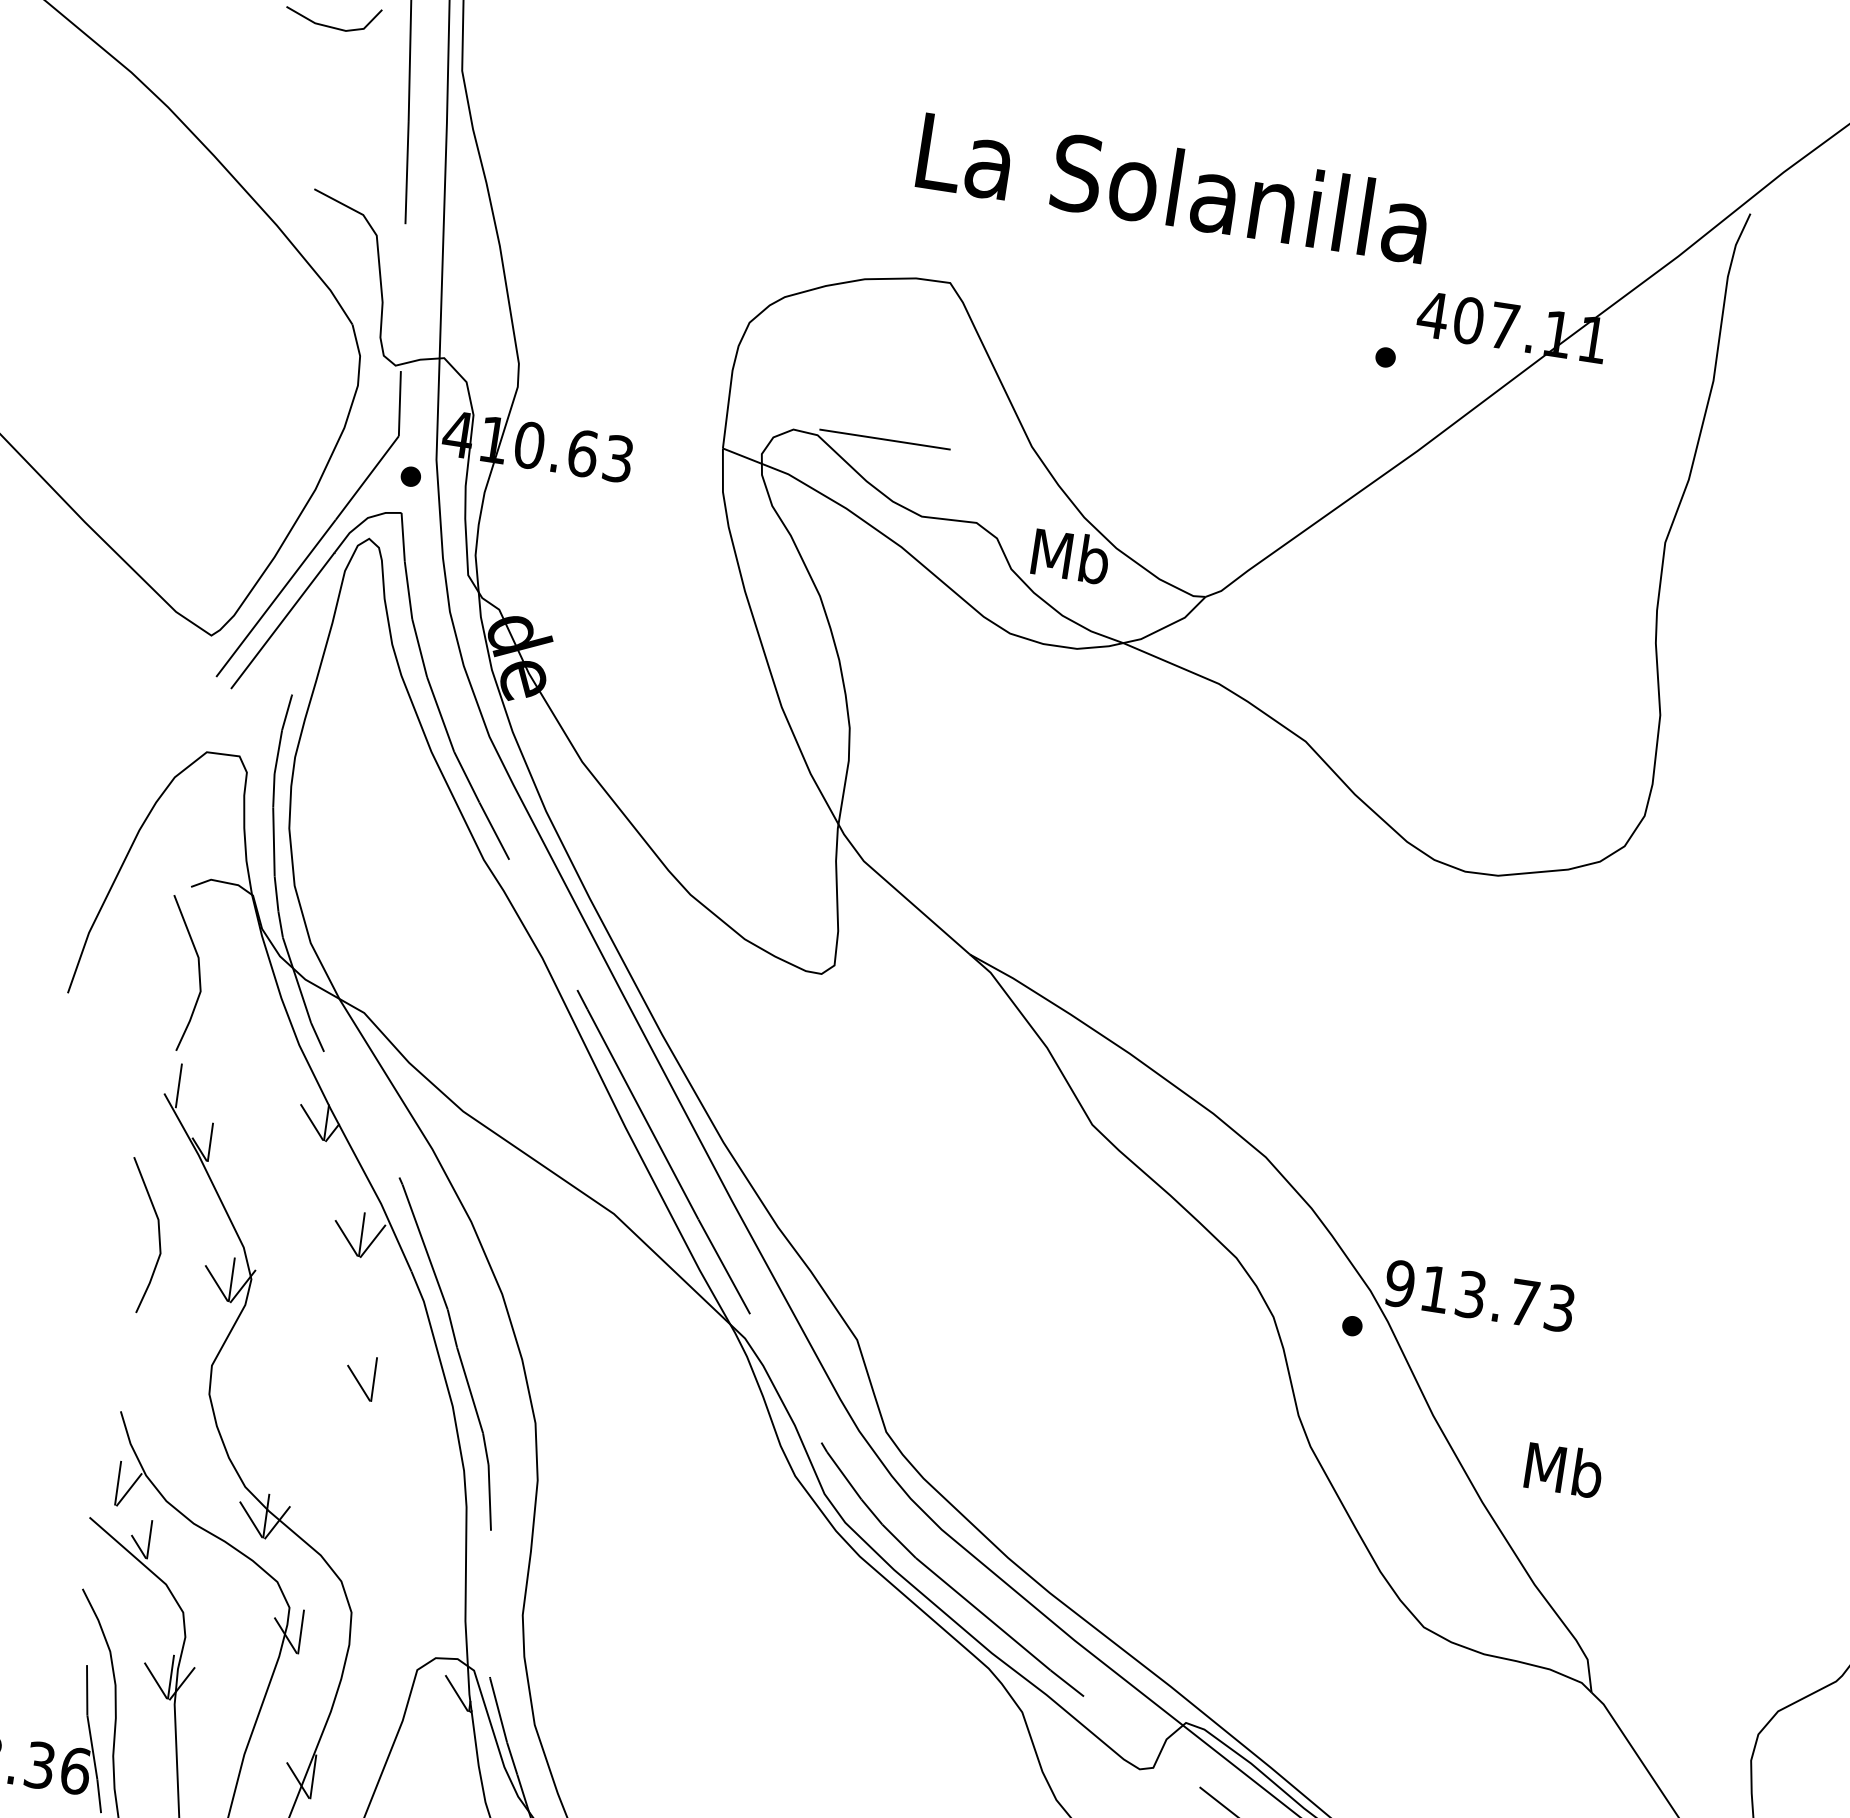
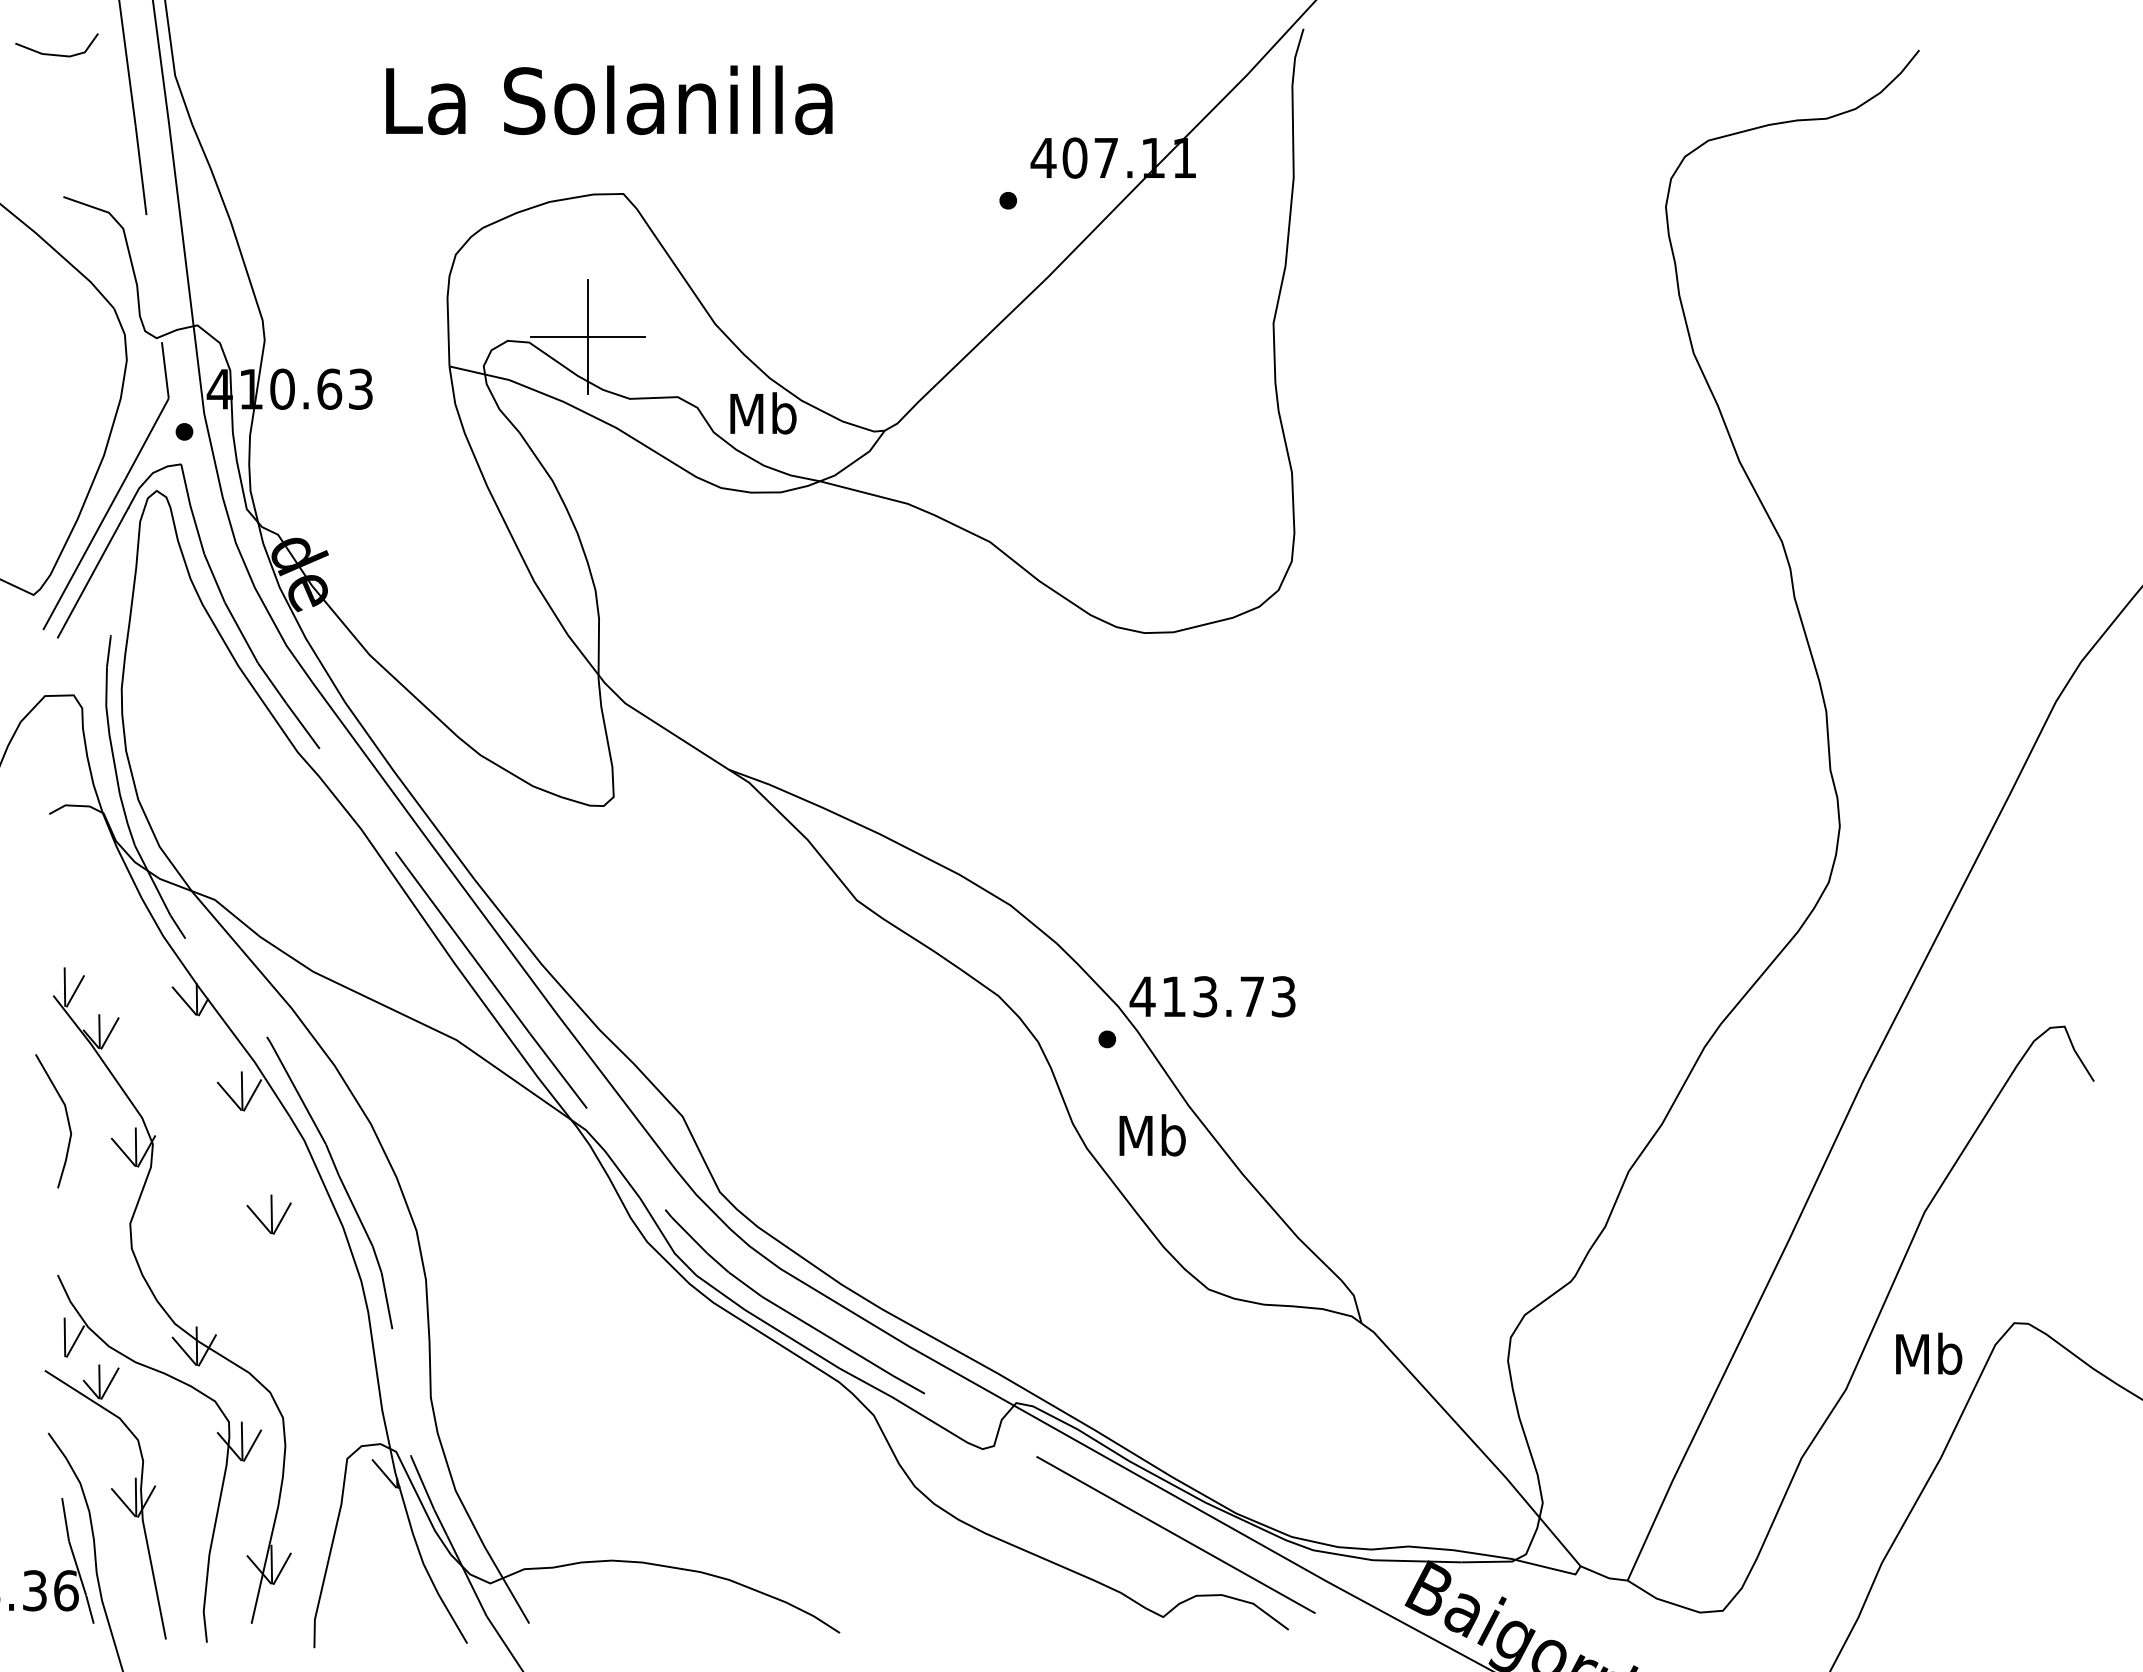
text: (1173, 187) -> (609, 100), moved
line: (884, 439) -> (587, 337), added
line: (198, 971) -> (66, 886), removed
line: (188, 1092) -> (74, 991), added
line: (221, 1146) -> (109, 1033), added
text: (1399, 1283) -> (1142, 996), 913.73 -> 413.73
line: (384, 1385) -> (281, 1218), added
text: (1563, 1470) -> (1152, 1135), moved
line: (160, 1543) -> (109, 1383), added
line: (312, 1638) -> (252, 1445), added
line: (323, 1783) -> (281, 1568), added

